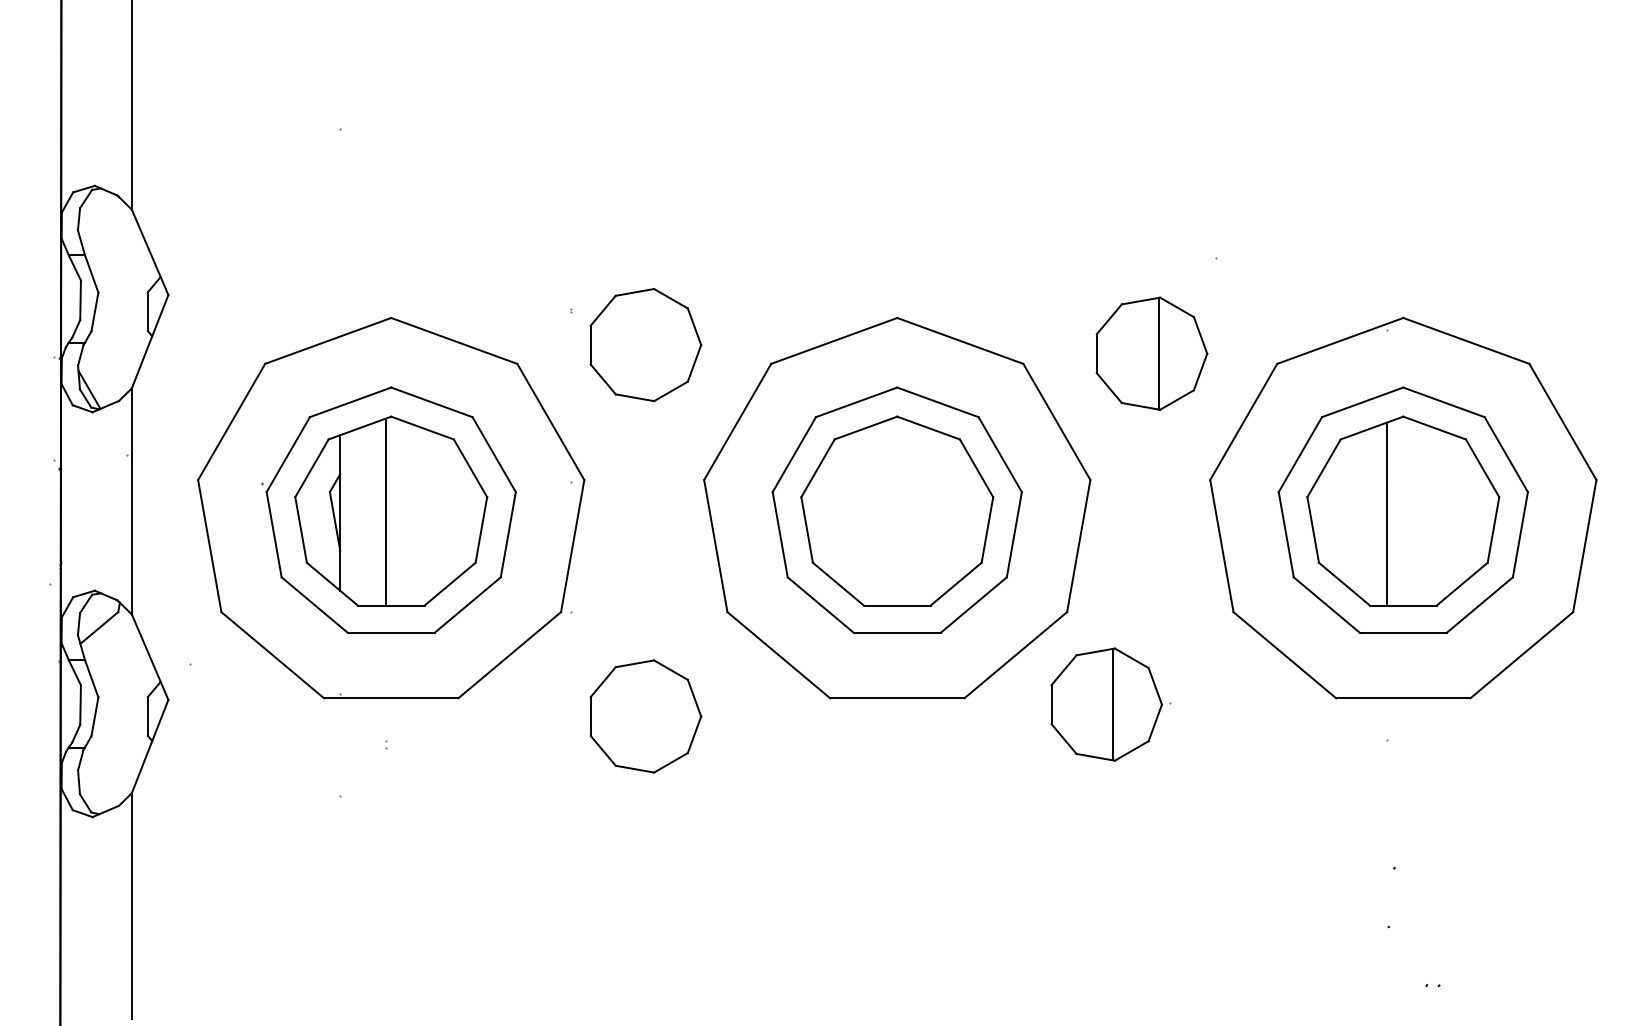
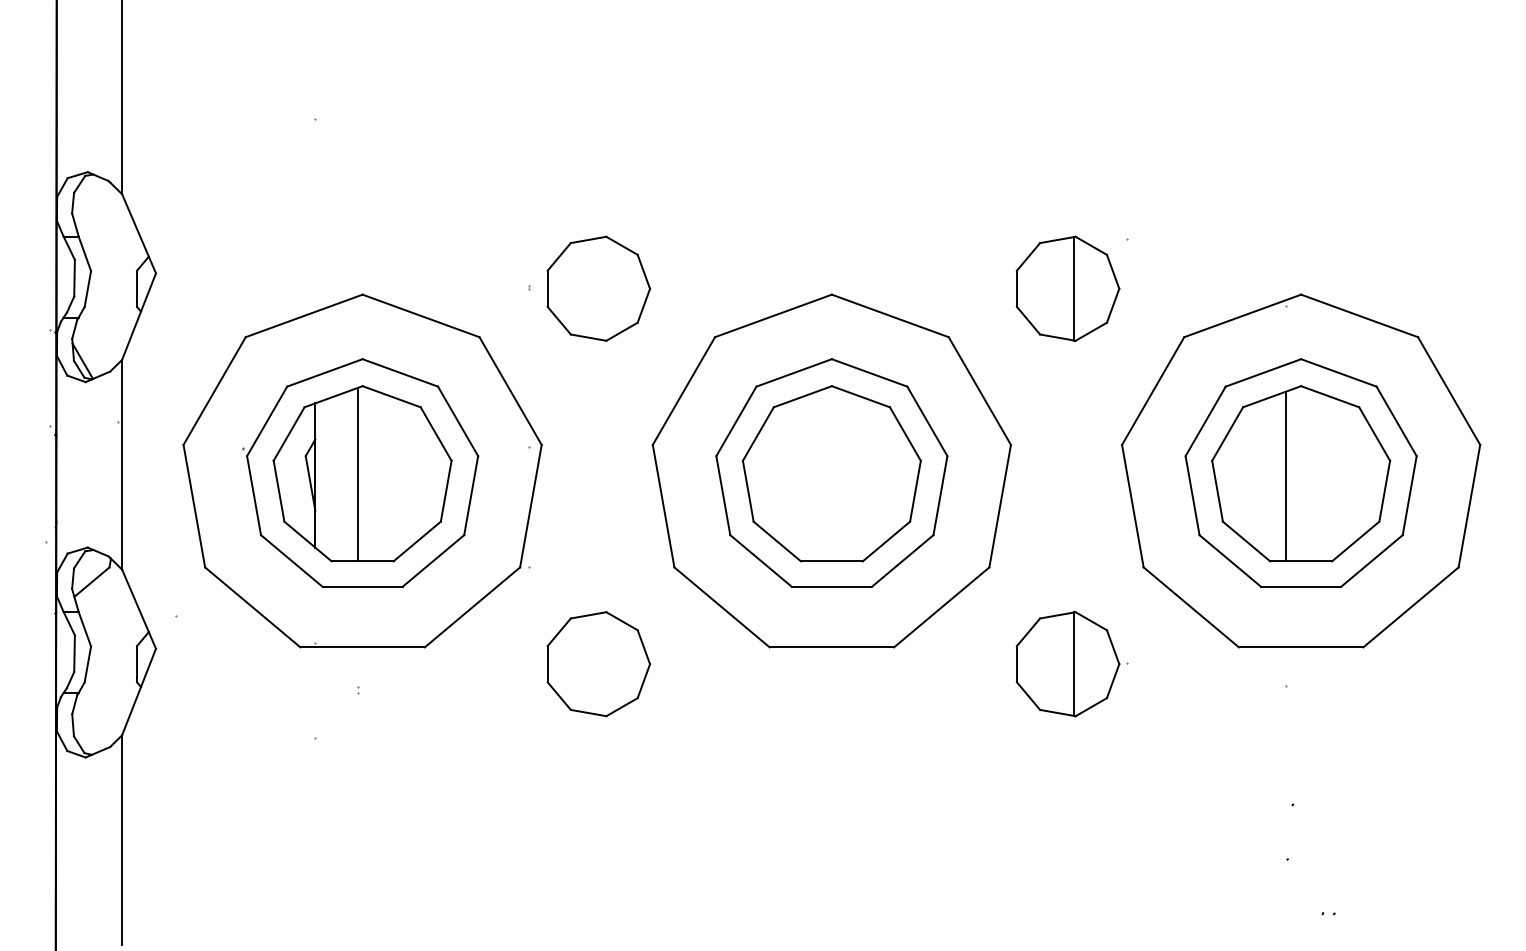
part: (645, 344) -> (598, 288), moved
part: (1151, 353) -> (1067, 288), moved
part: (1110, 704) -> (1071, 664), moved

